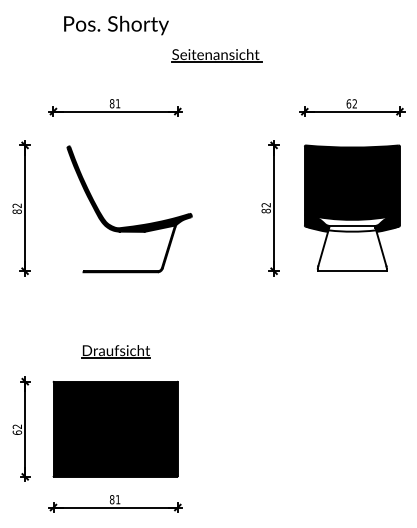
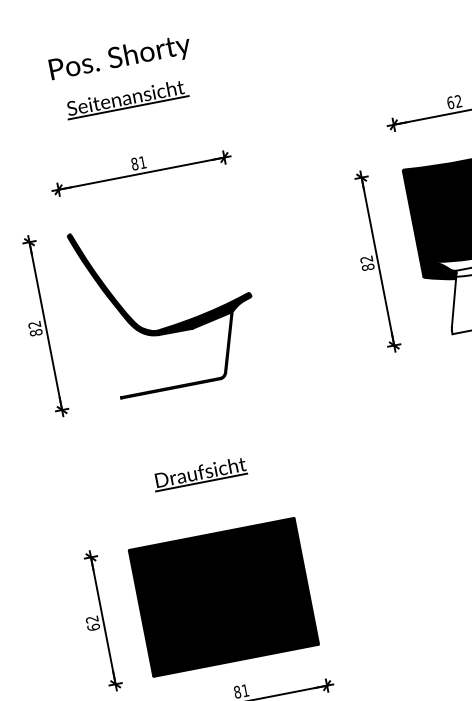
part: (216, 55) -> (126, 98), moved
part: (131, 225) -> (173, 323), moved
part: (115, 351) -> (199, 473), moved

